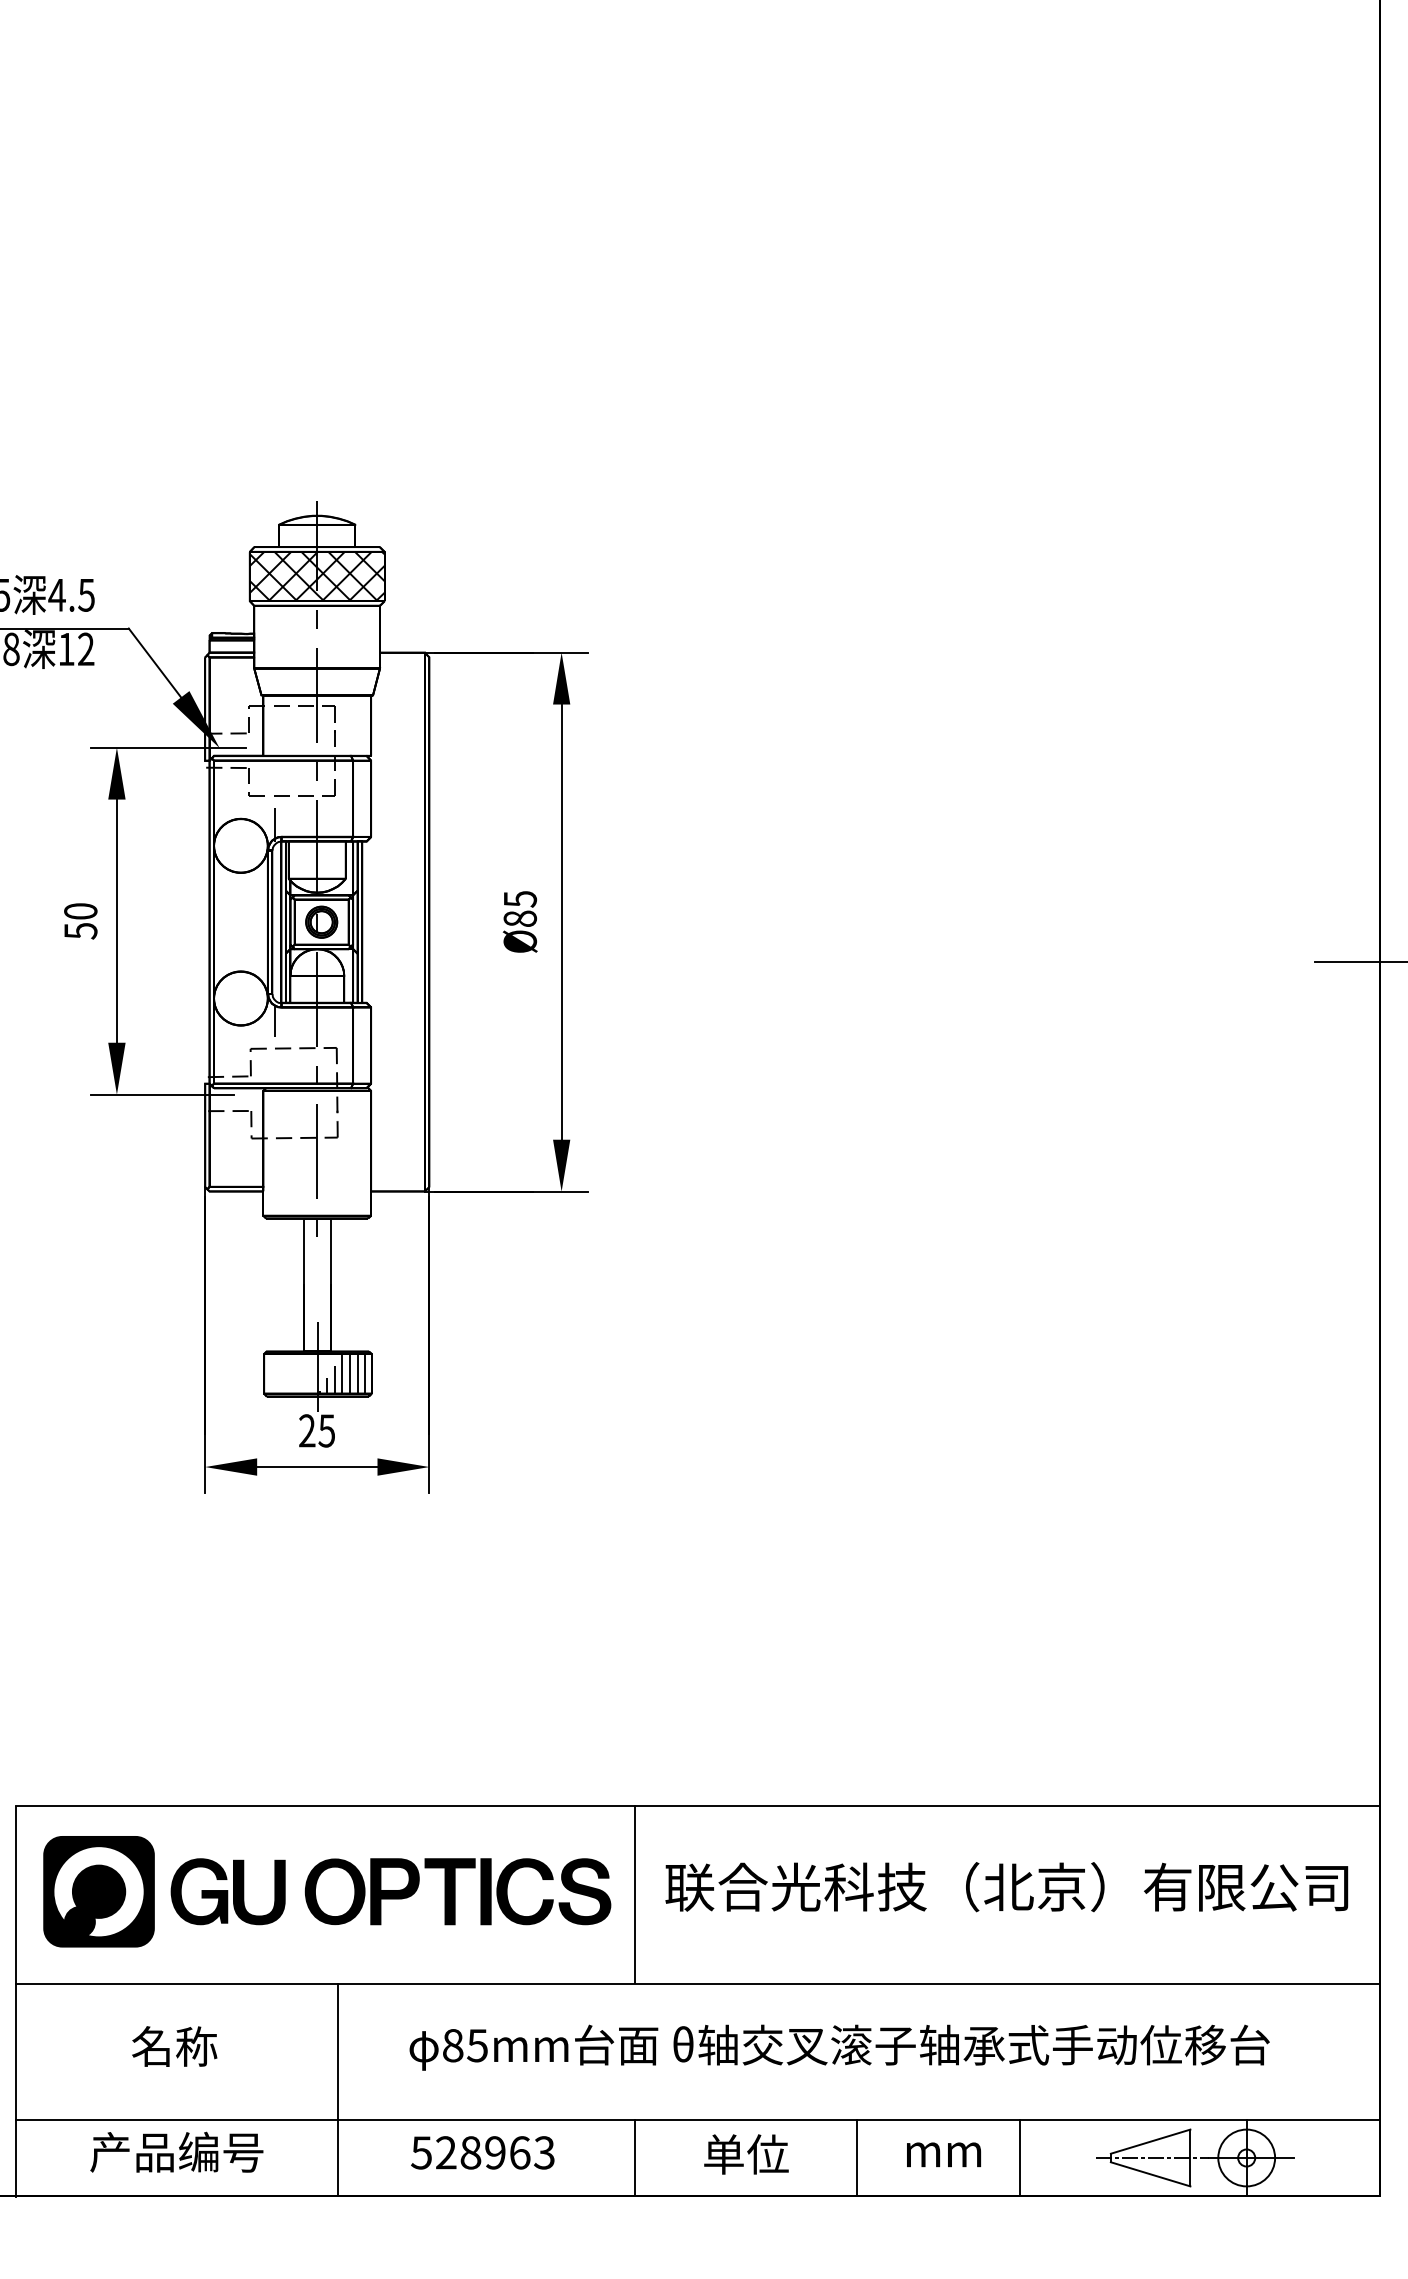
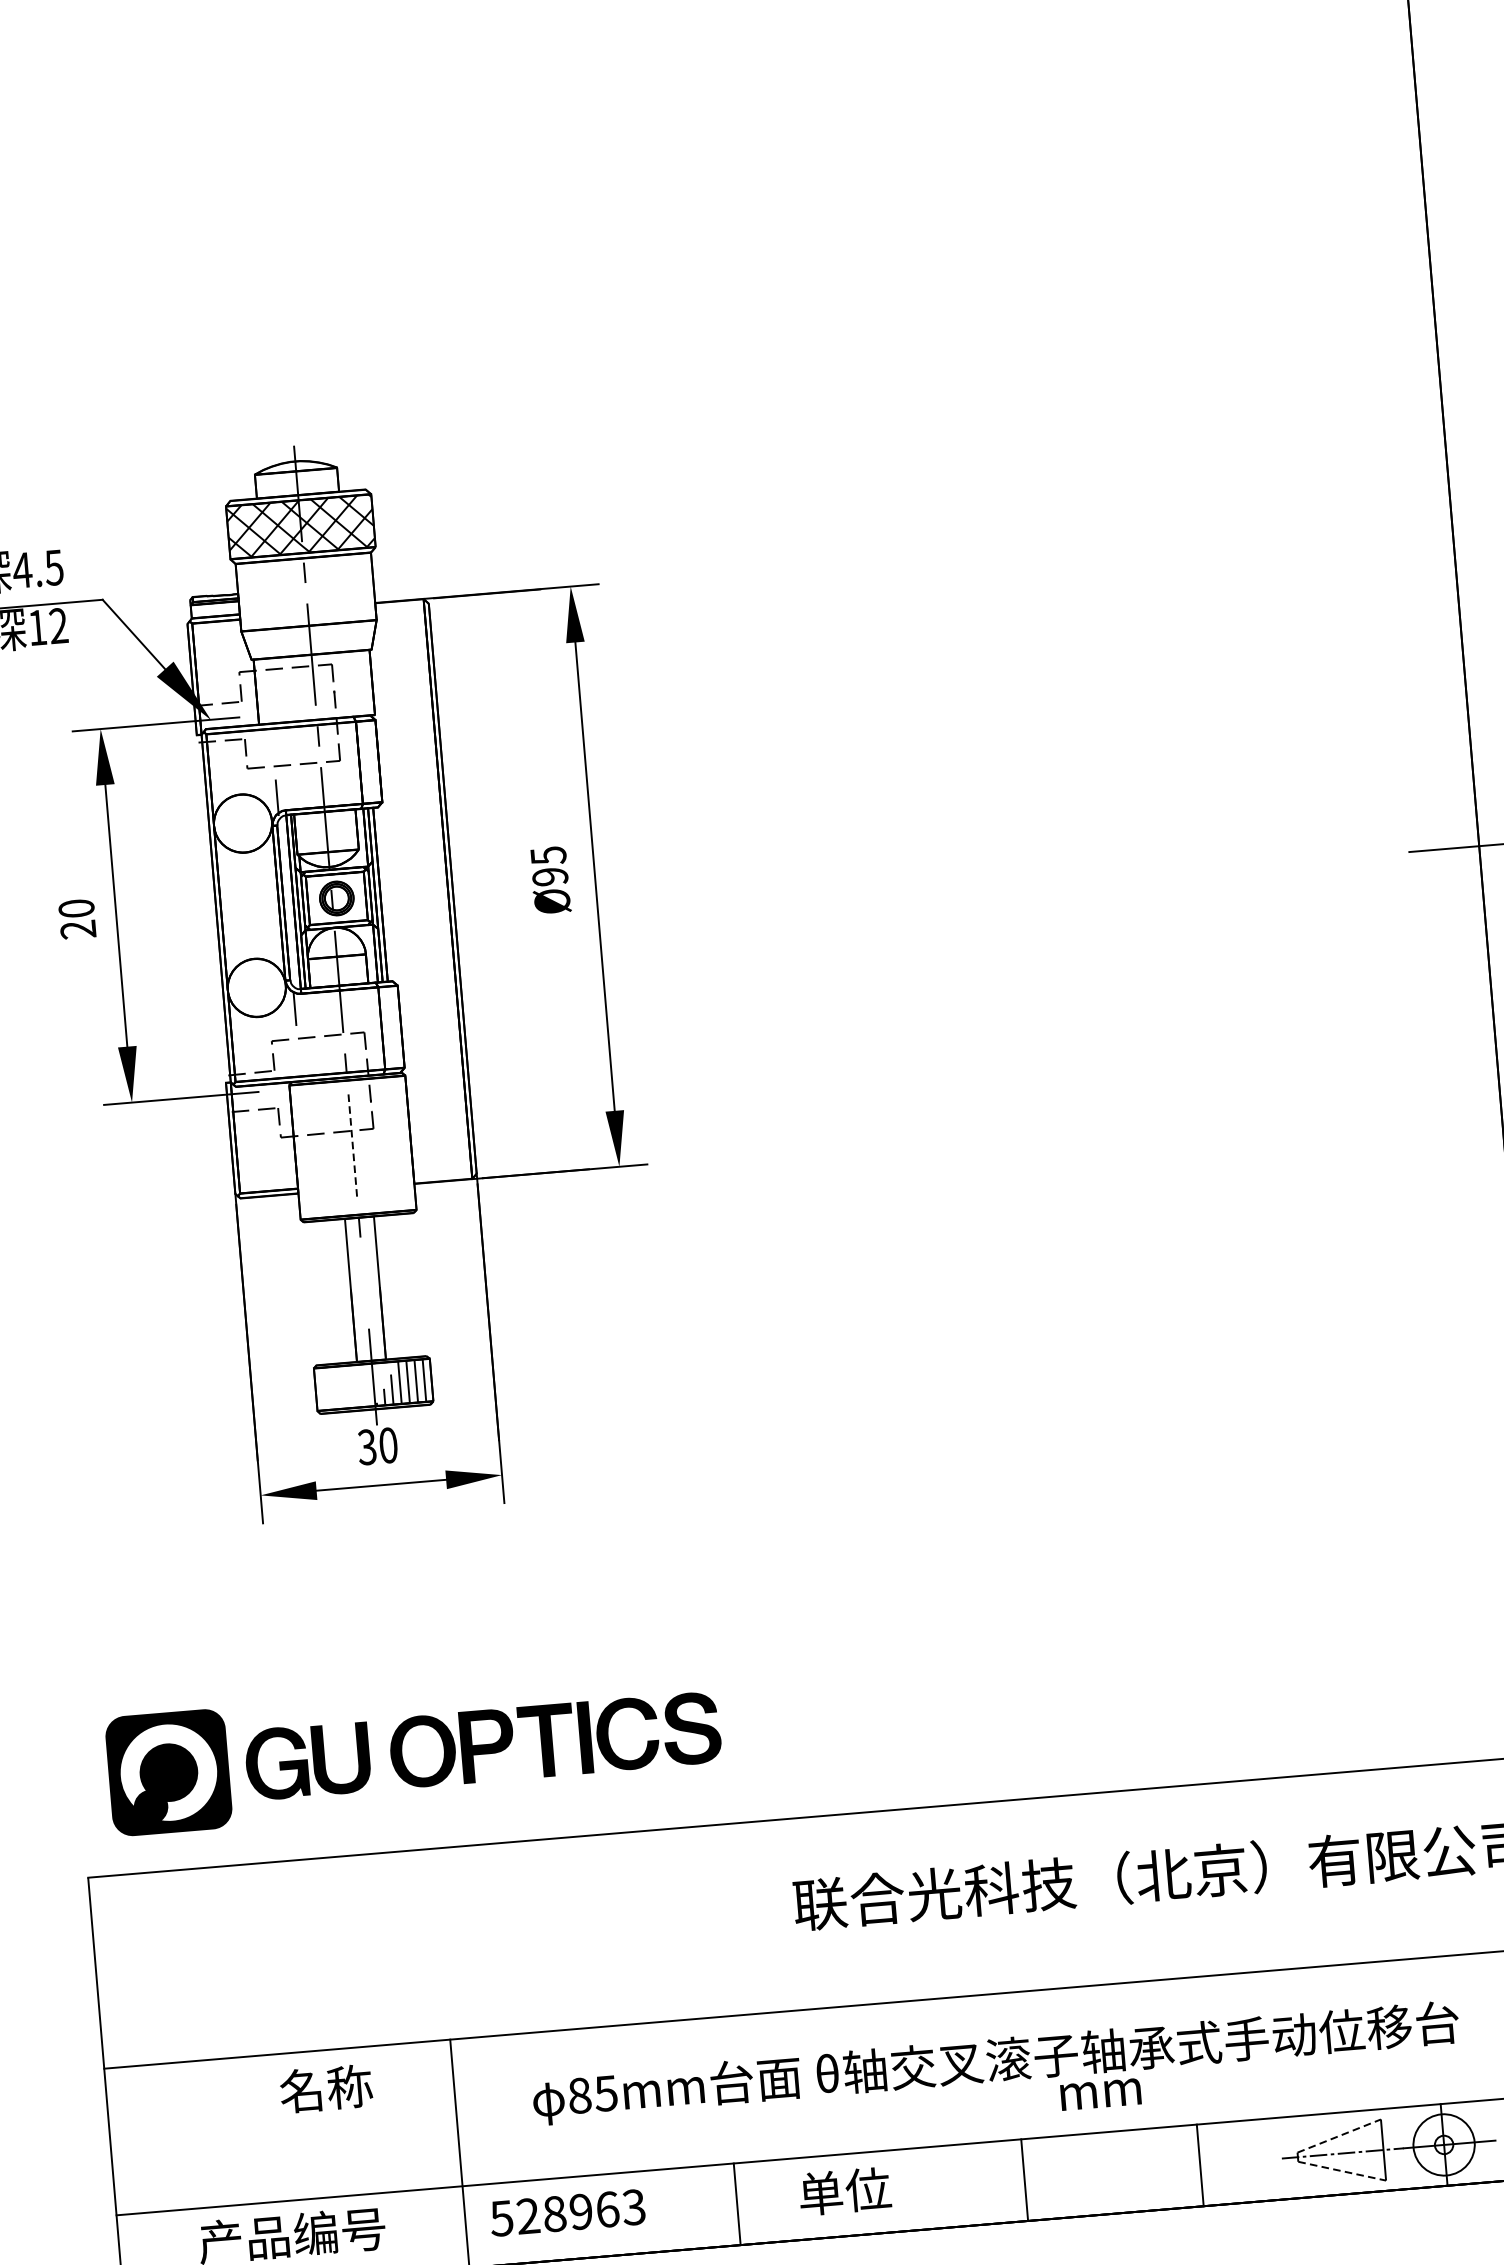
text: (520, 918) -> (550, 876), Ø85 -> Ø95
text: (80, 931) -> (78, 930), 50 -> 20
line: (317, 1151) -> (353, 1145), solid -> dashed
text: (316, 1430) -> (377, 1445), 25 -> 30
part: (327, 1891) -> (414, 1751), moved
line: (634, 1894) -> (761, 1916), removed
text: (174, 2046) -> (326, 2088), moved
line: (1150, 2141) -> (1339, 2135), solid -> dashed
text: (482, 2152) -> (567, 2212), moved
text: (746, 2154) -> (845, 2191), moved
text: (943, 2154) -> (1100, 2094), moved
line: (634, 2157) -> (736, 2203), moved
line: (1150, 2174) -> (1342, 2171), solid -> dashed

